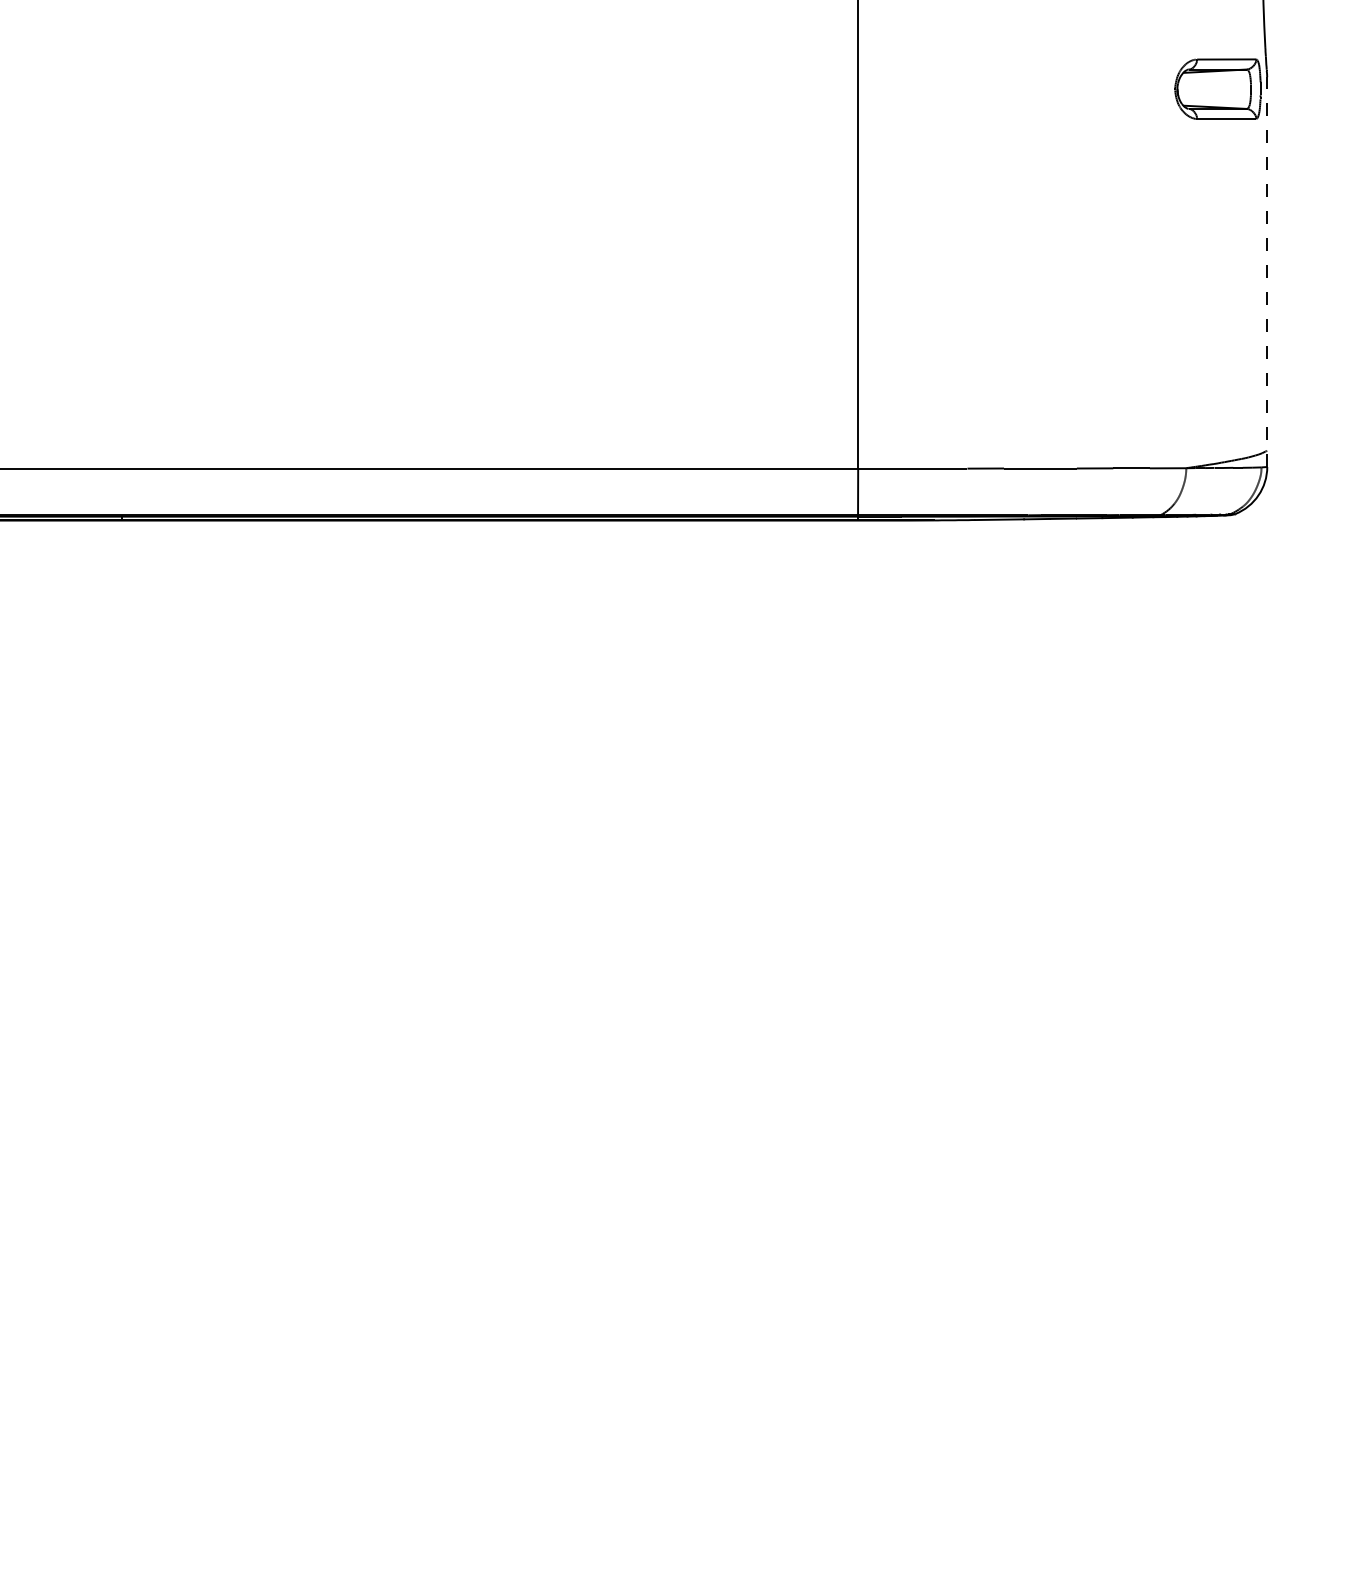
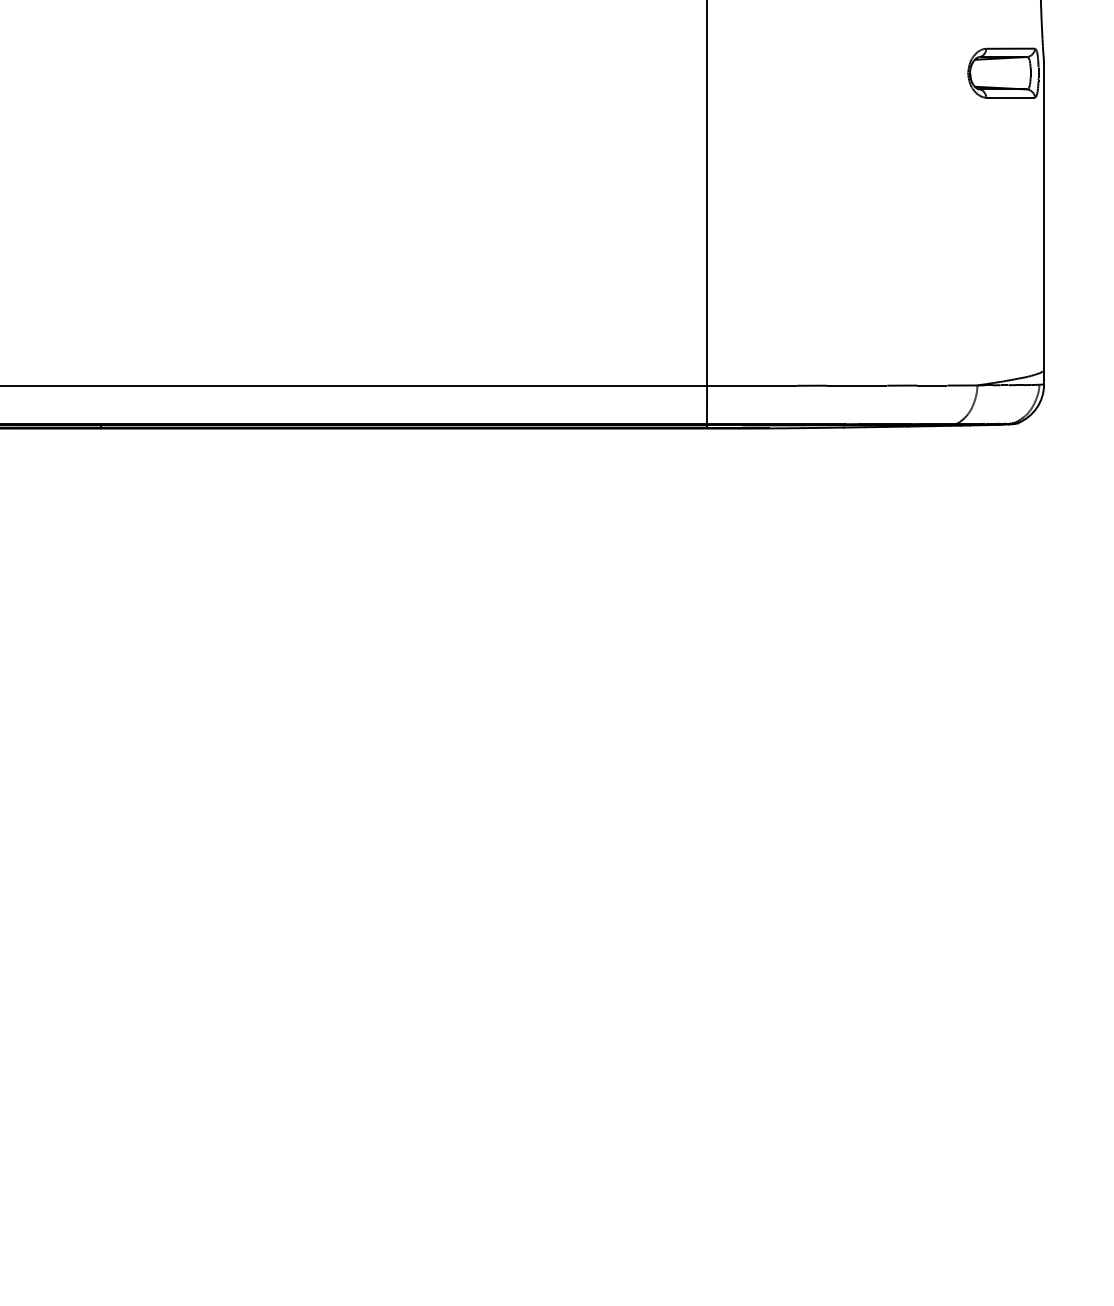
line: (1267, 272) -> (1044, 224), dashed -> solid

